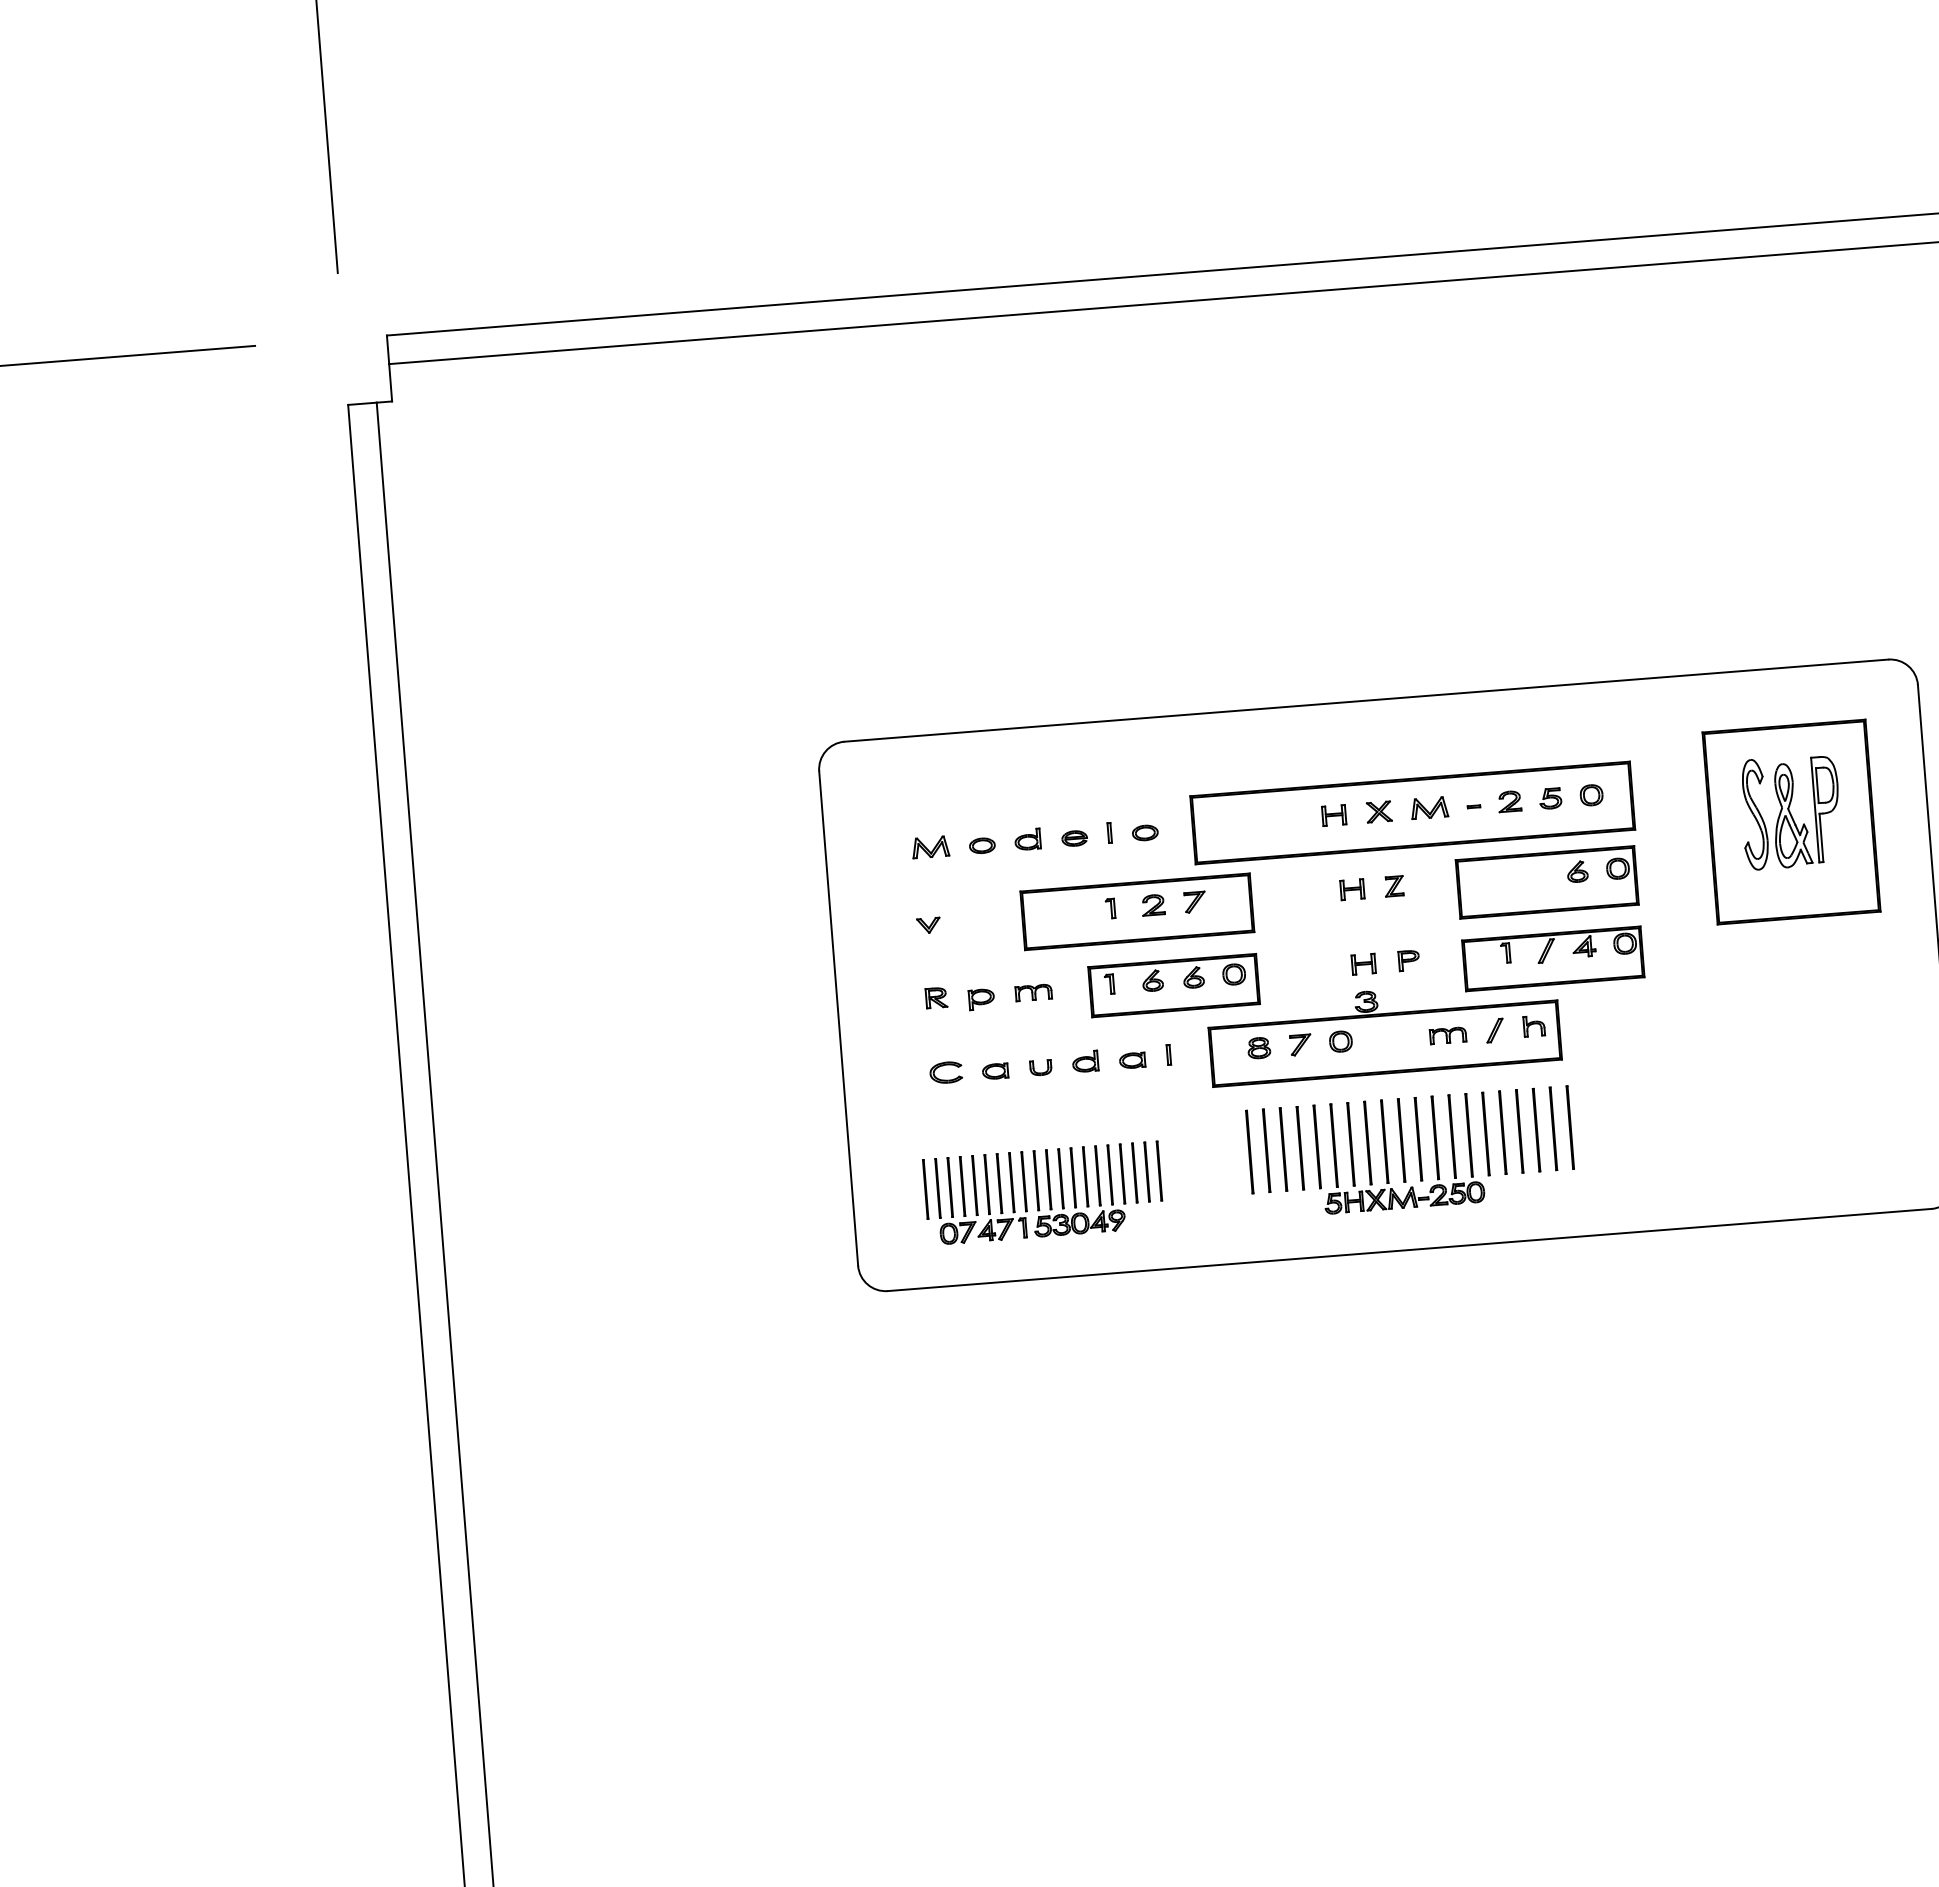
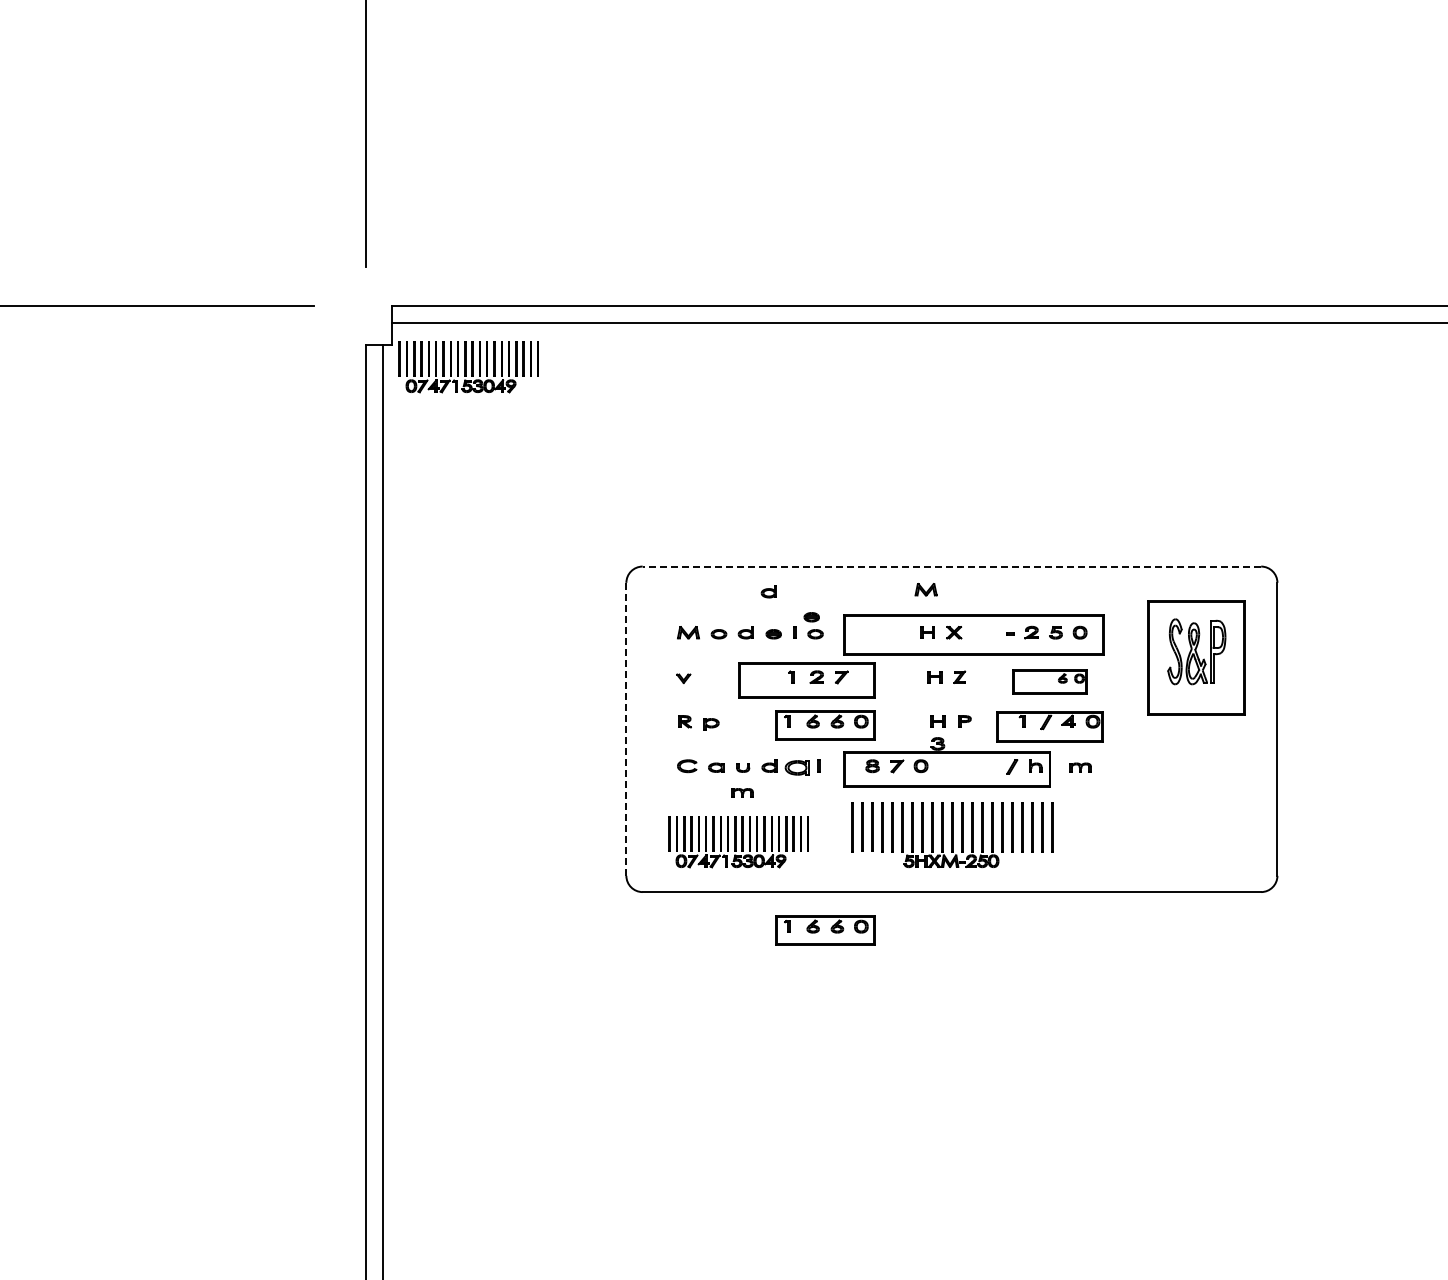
part: (524, 428) -> (468, 367), added
line: (1365, 700) -> (951, 566), solid -> dashed
part: (1060, 767) -> (768, 591), added
part: (1136, 805) -> (811, 617), added
part: (1428, 807) -> (925, 589), moved
part: (1546, 881) -> (1049, 681), size x0.7
part: (1033, 991) -> (742, 792), moved
line: (838, 1018) -> (626, 729), solid -> dashed
part: (1448, 1035) -> (1080, 767), moved
part: (1132, 1060) -> (797, 767), size x1.6
line: (1233, 1154) -> (852, 827), added
part: (1201, 1331) -> (825, 930), added

